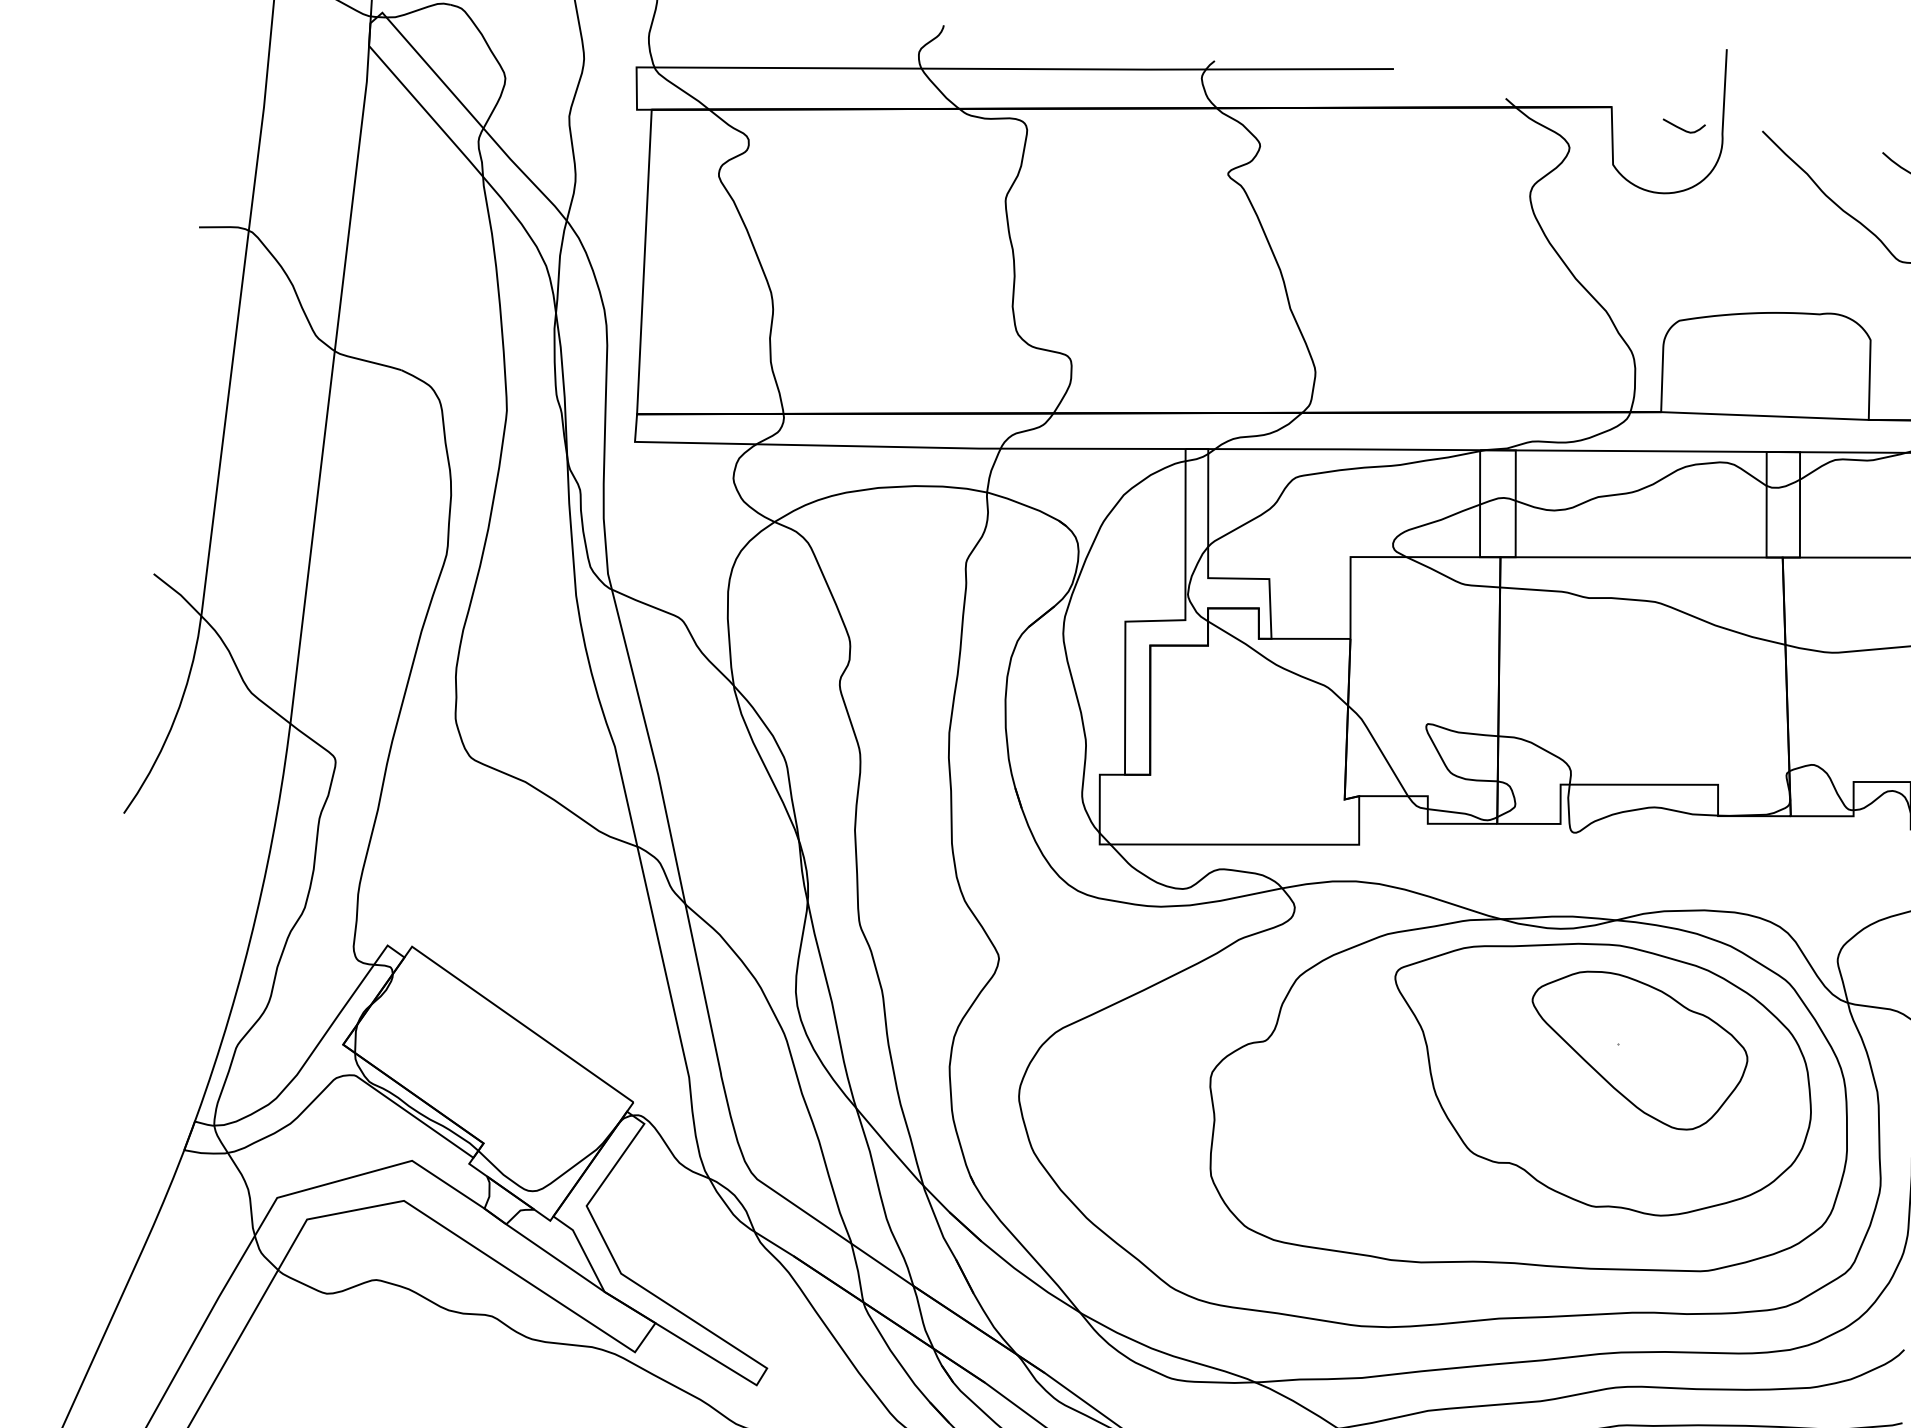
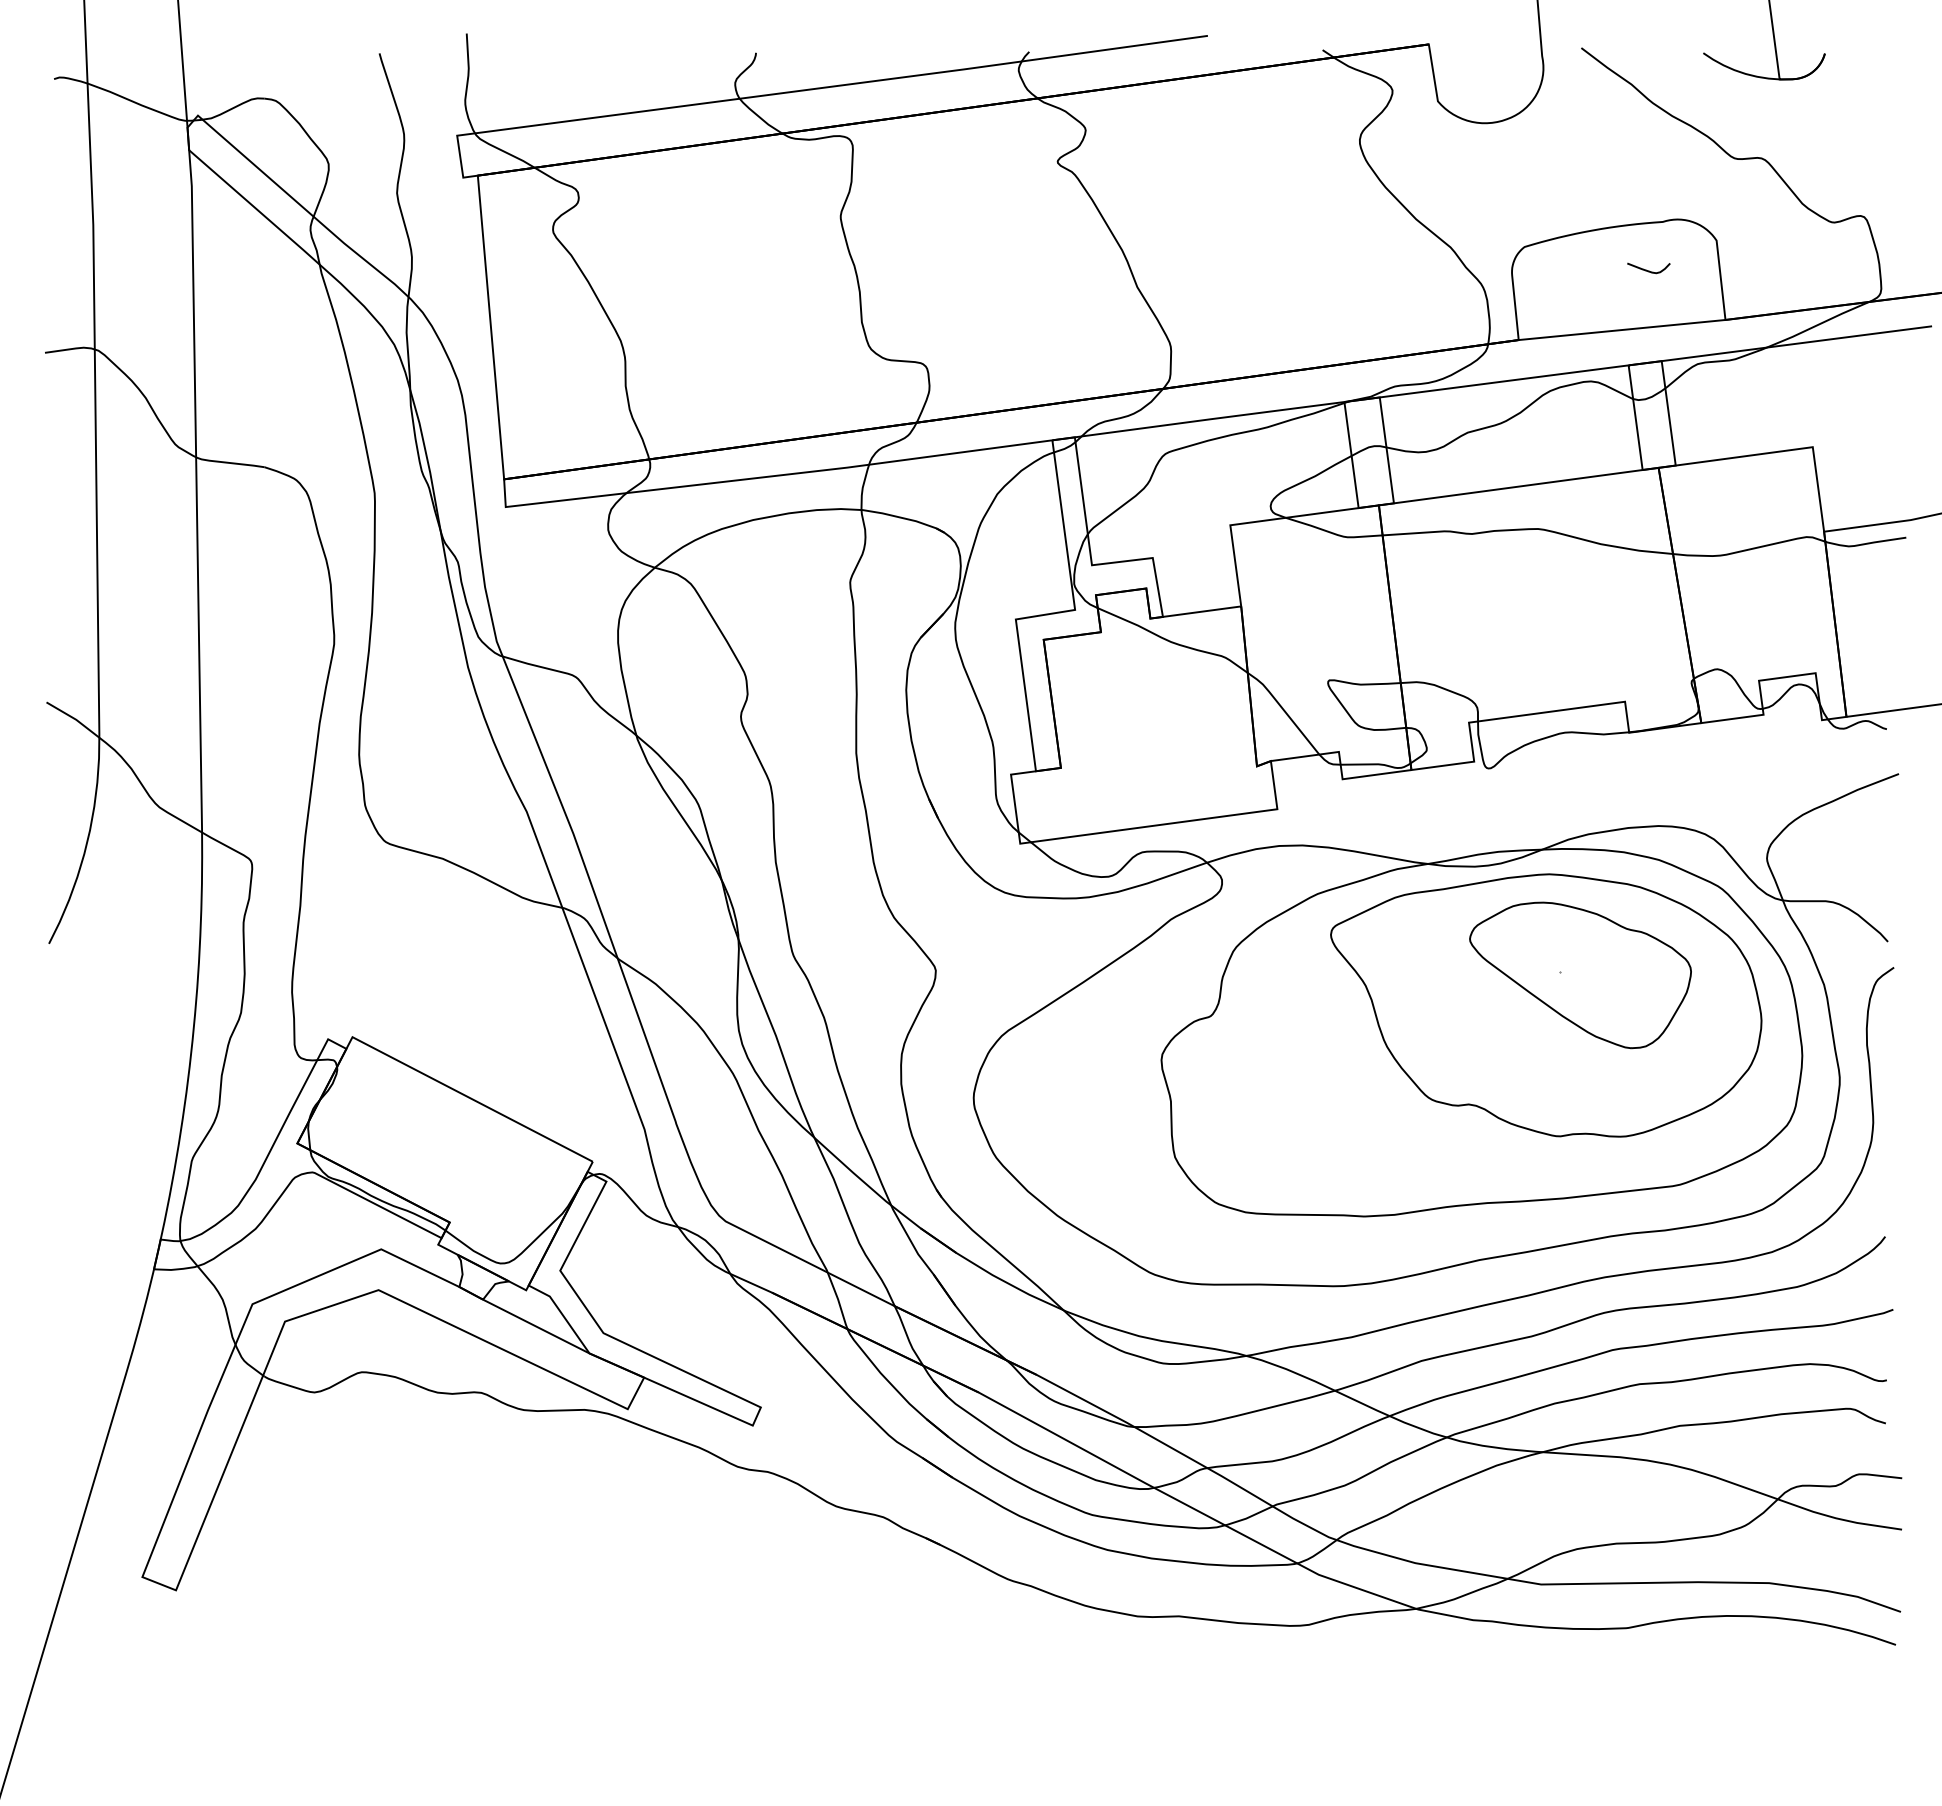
curve: (1683, 128) -> (1648, 270), moved

